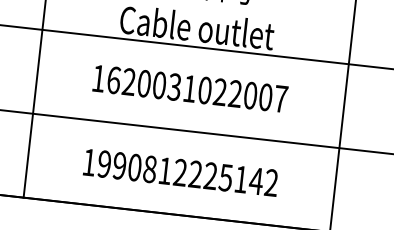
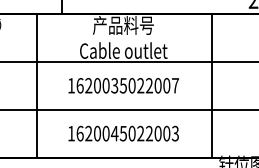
text: (188, 88) -> (122, 85), 1620031022007 -> 1620035022007
text: (187, 173) -> (127, 133), 1990812225142 -> 1620045022003

